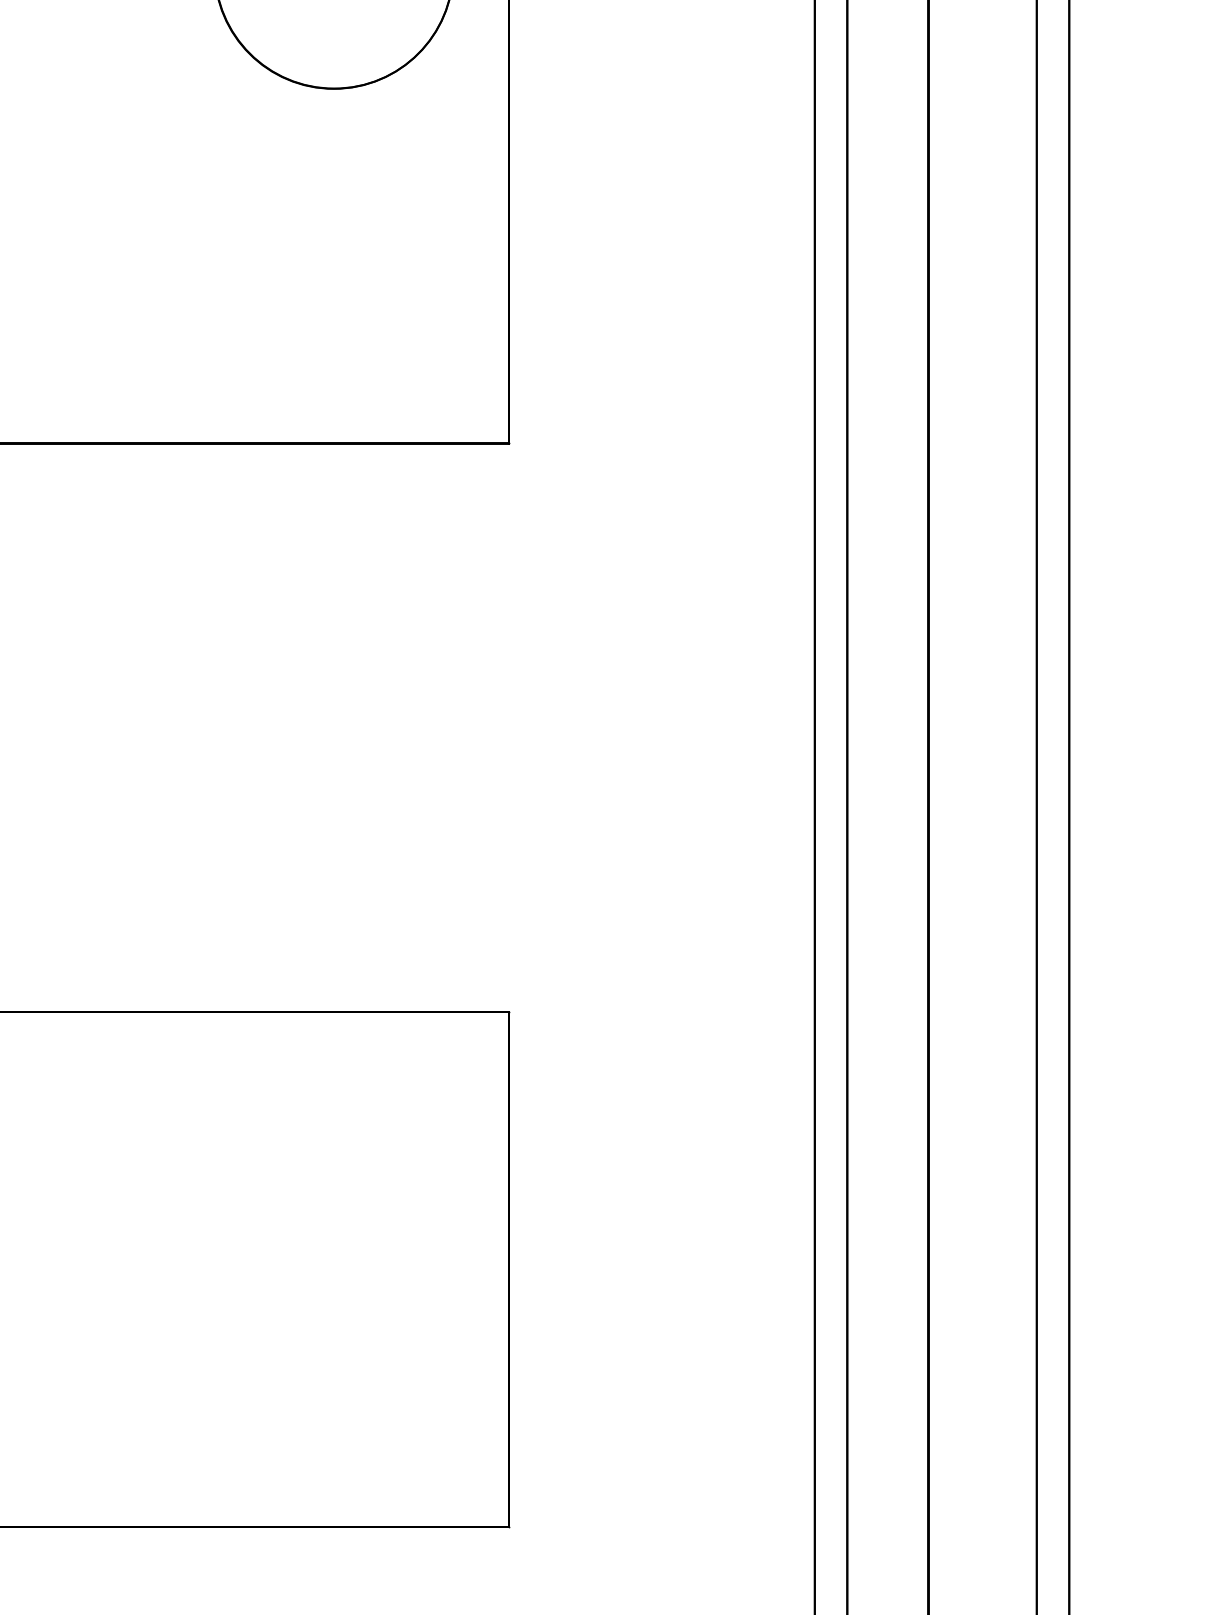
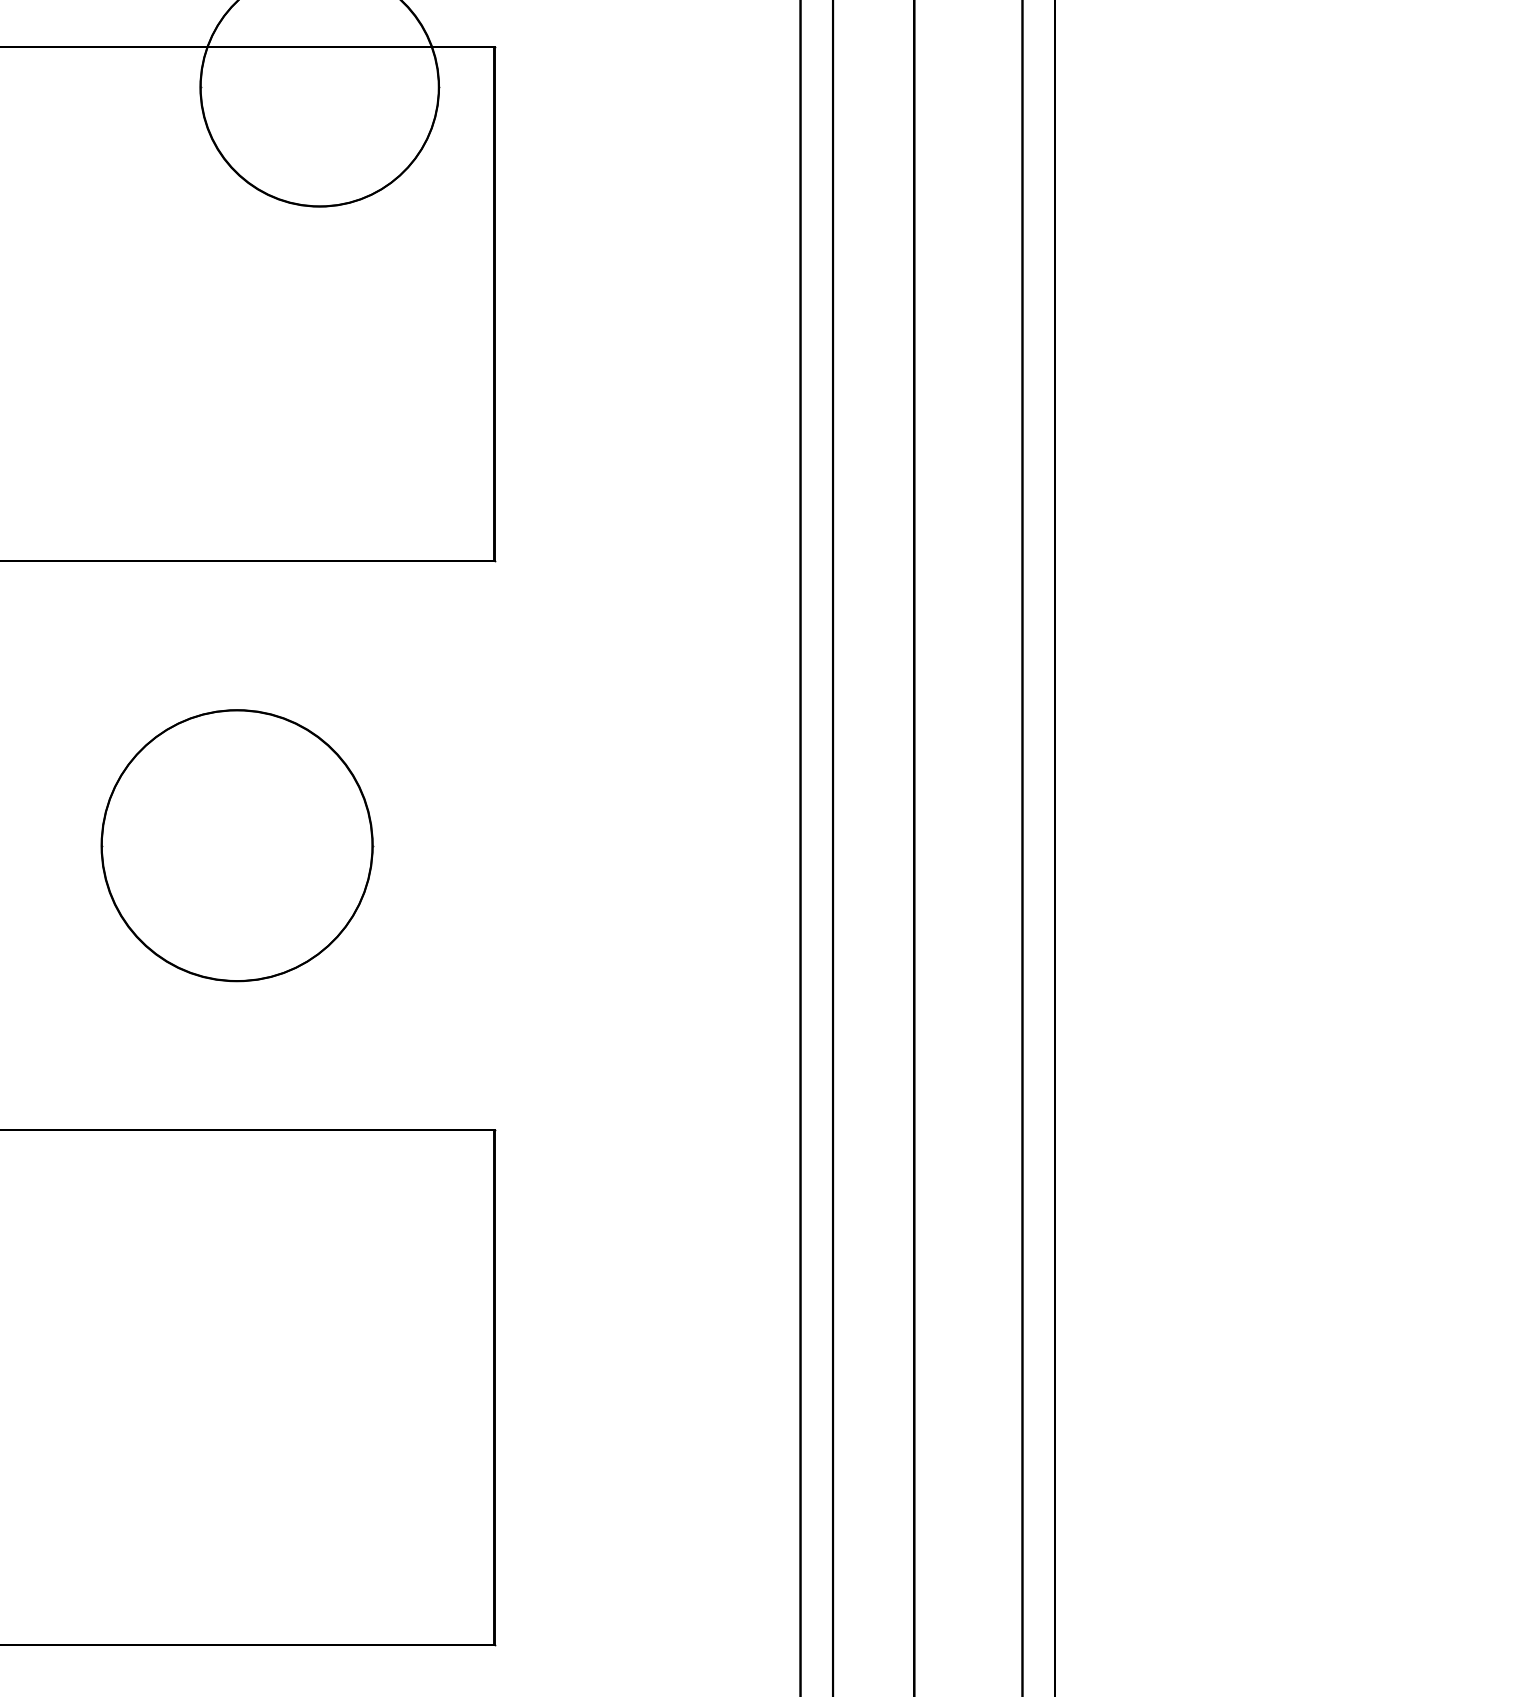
part: (251, 727) -> (237, 845), added

